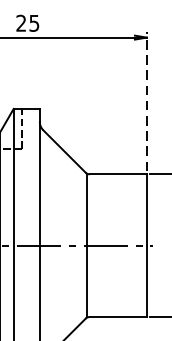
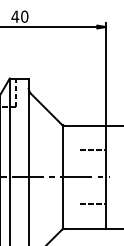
text: (27, 23) -> (19, 16), 25 -> 40
line: (146, 100) -> (105, 72), dashed -> solid
line: (128, 208) -> (92, 150), added
line: (128, 283) -> (92, 204), added

